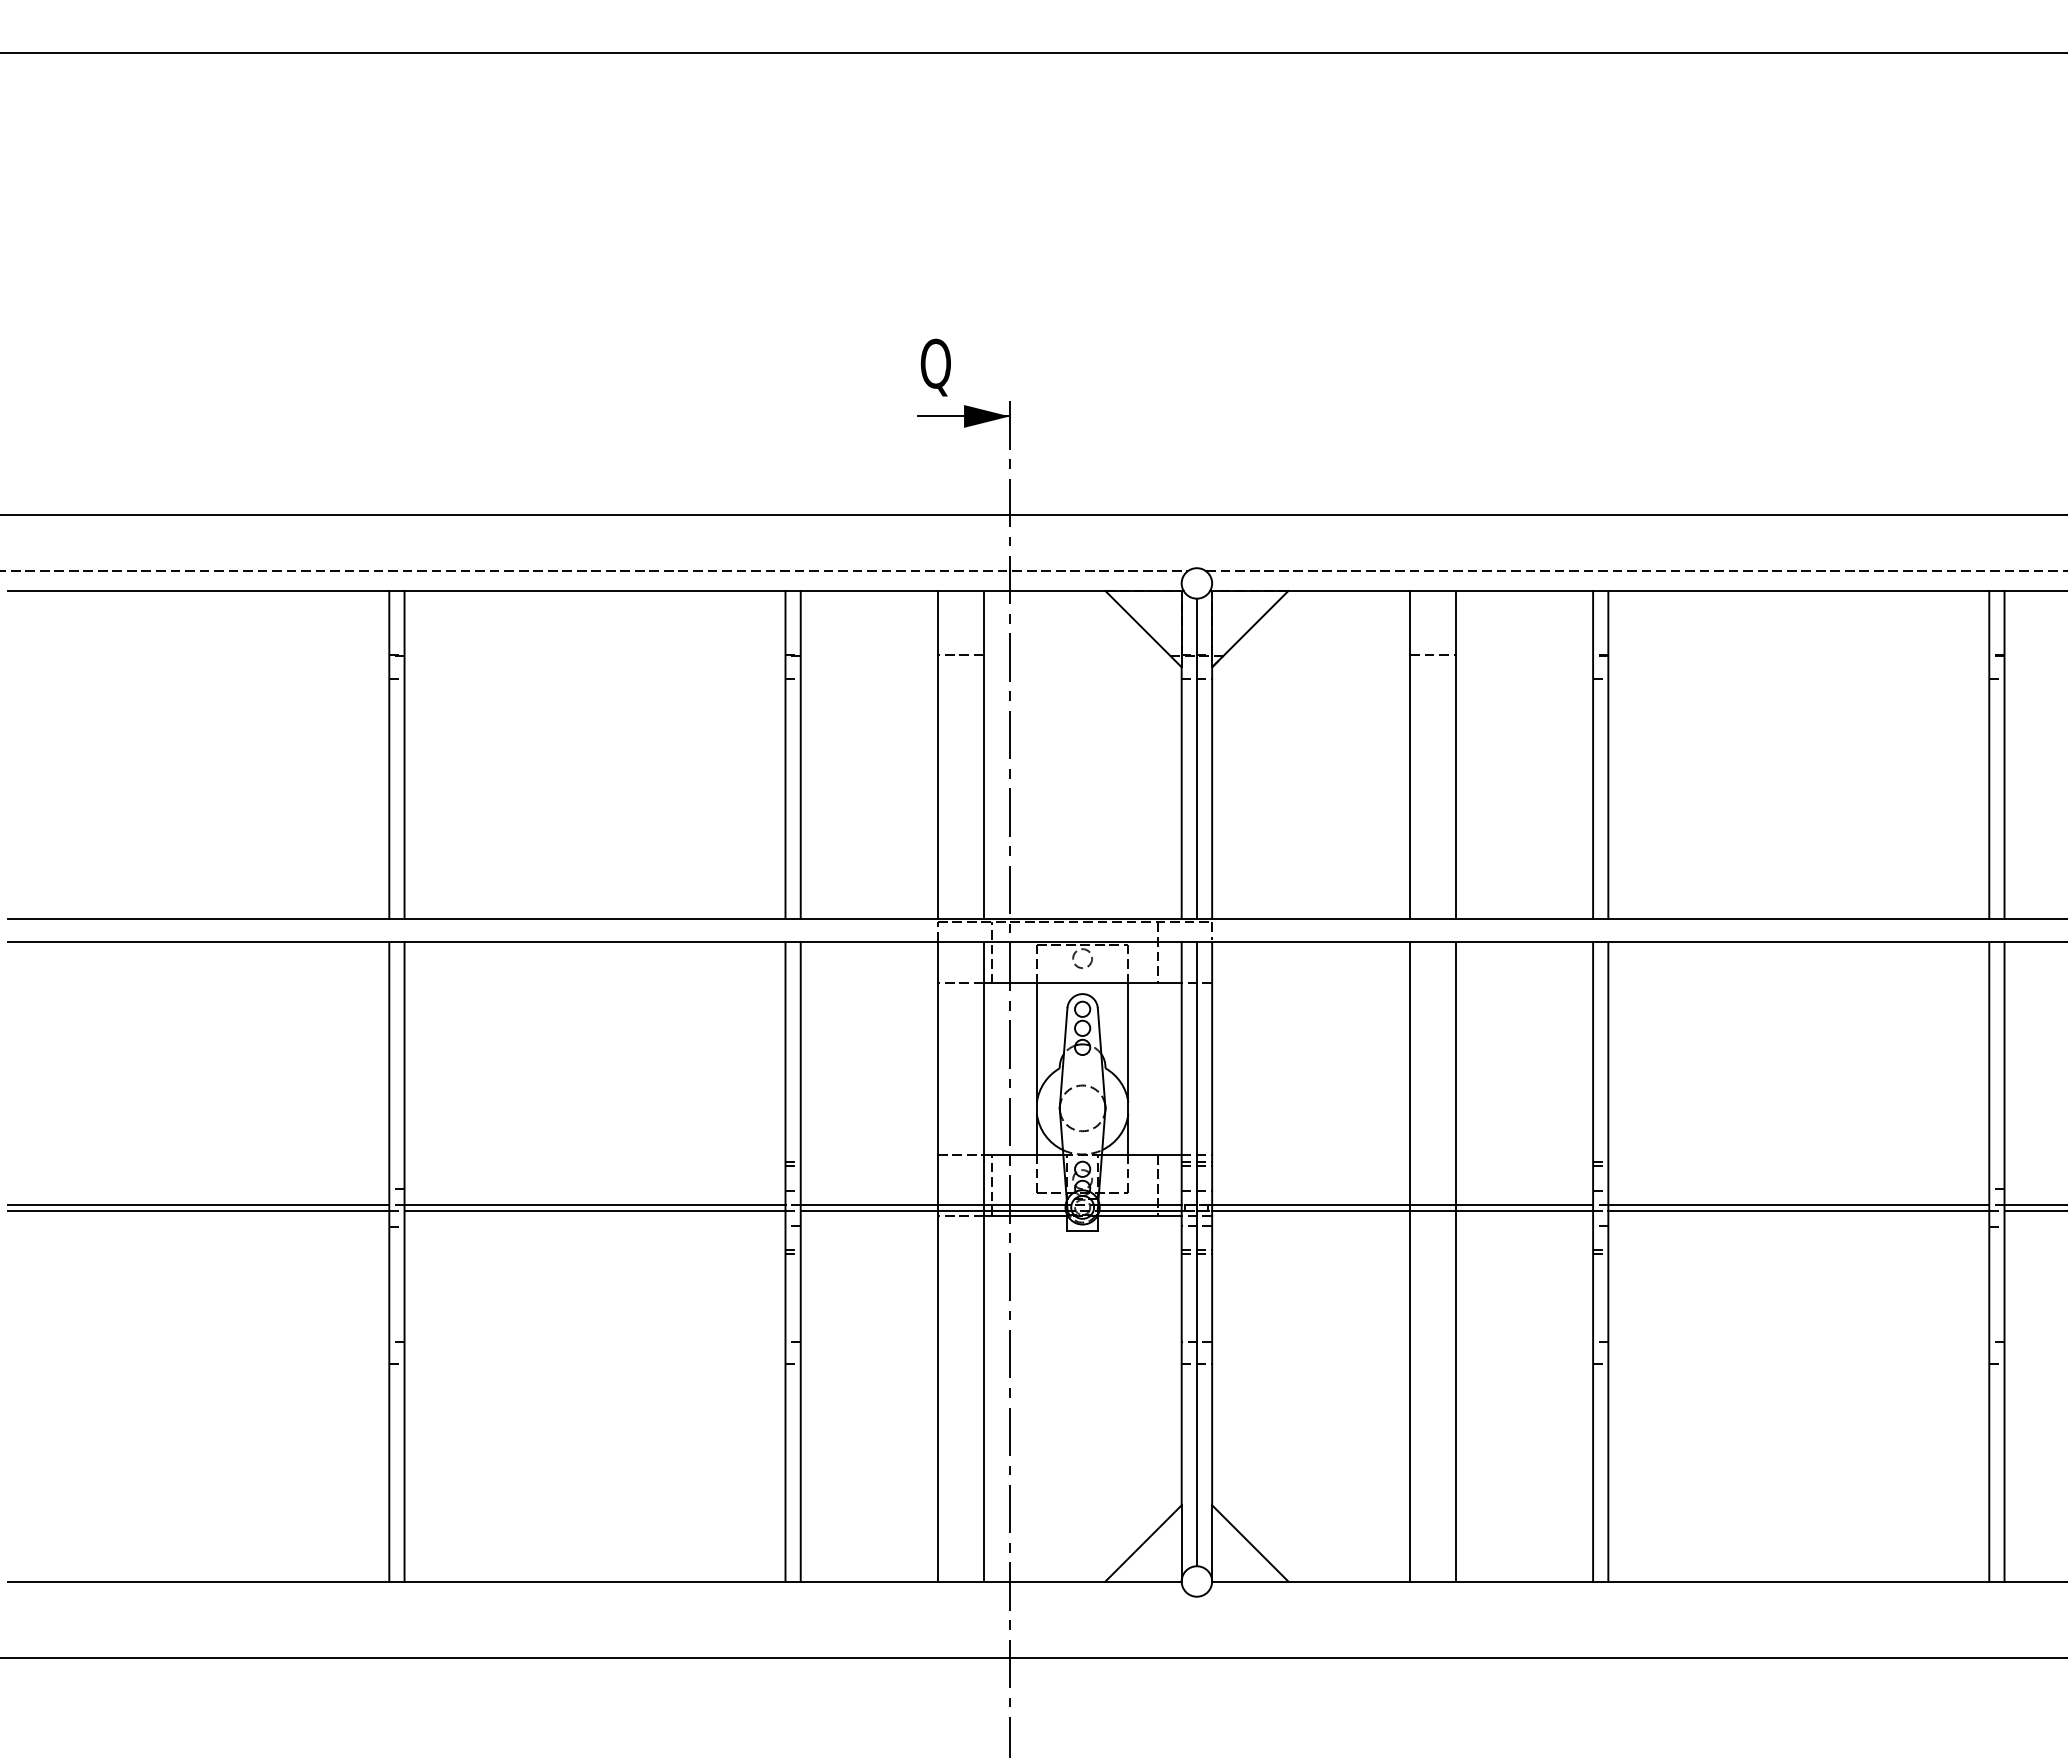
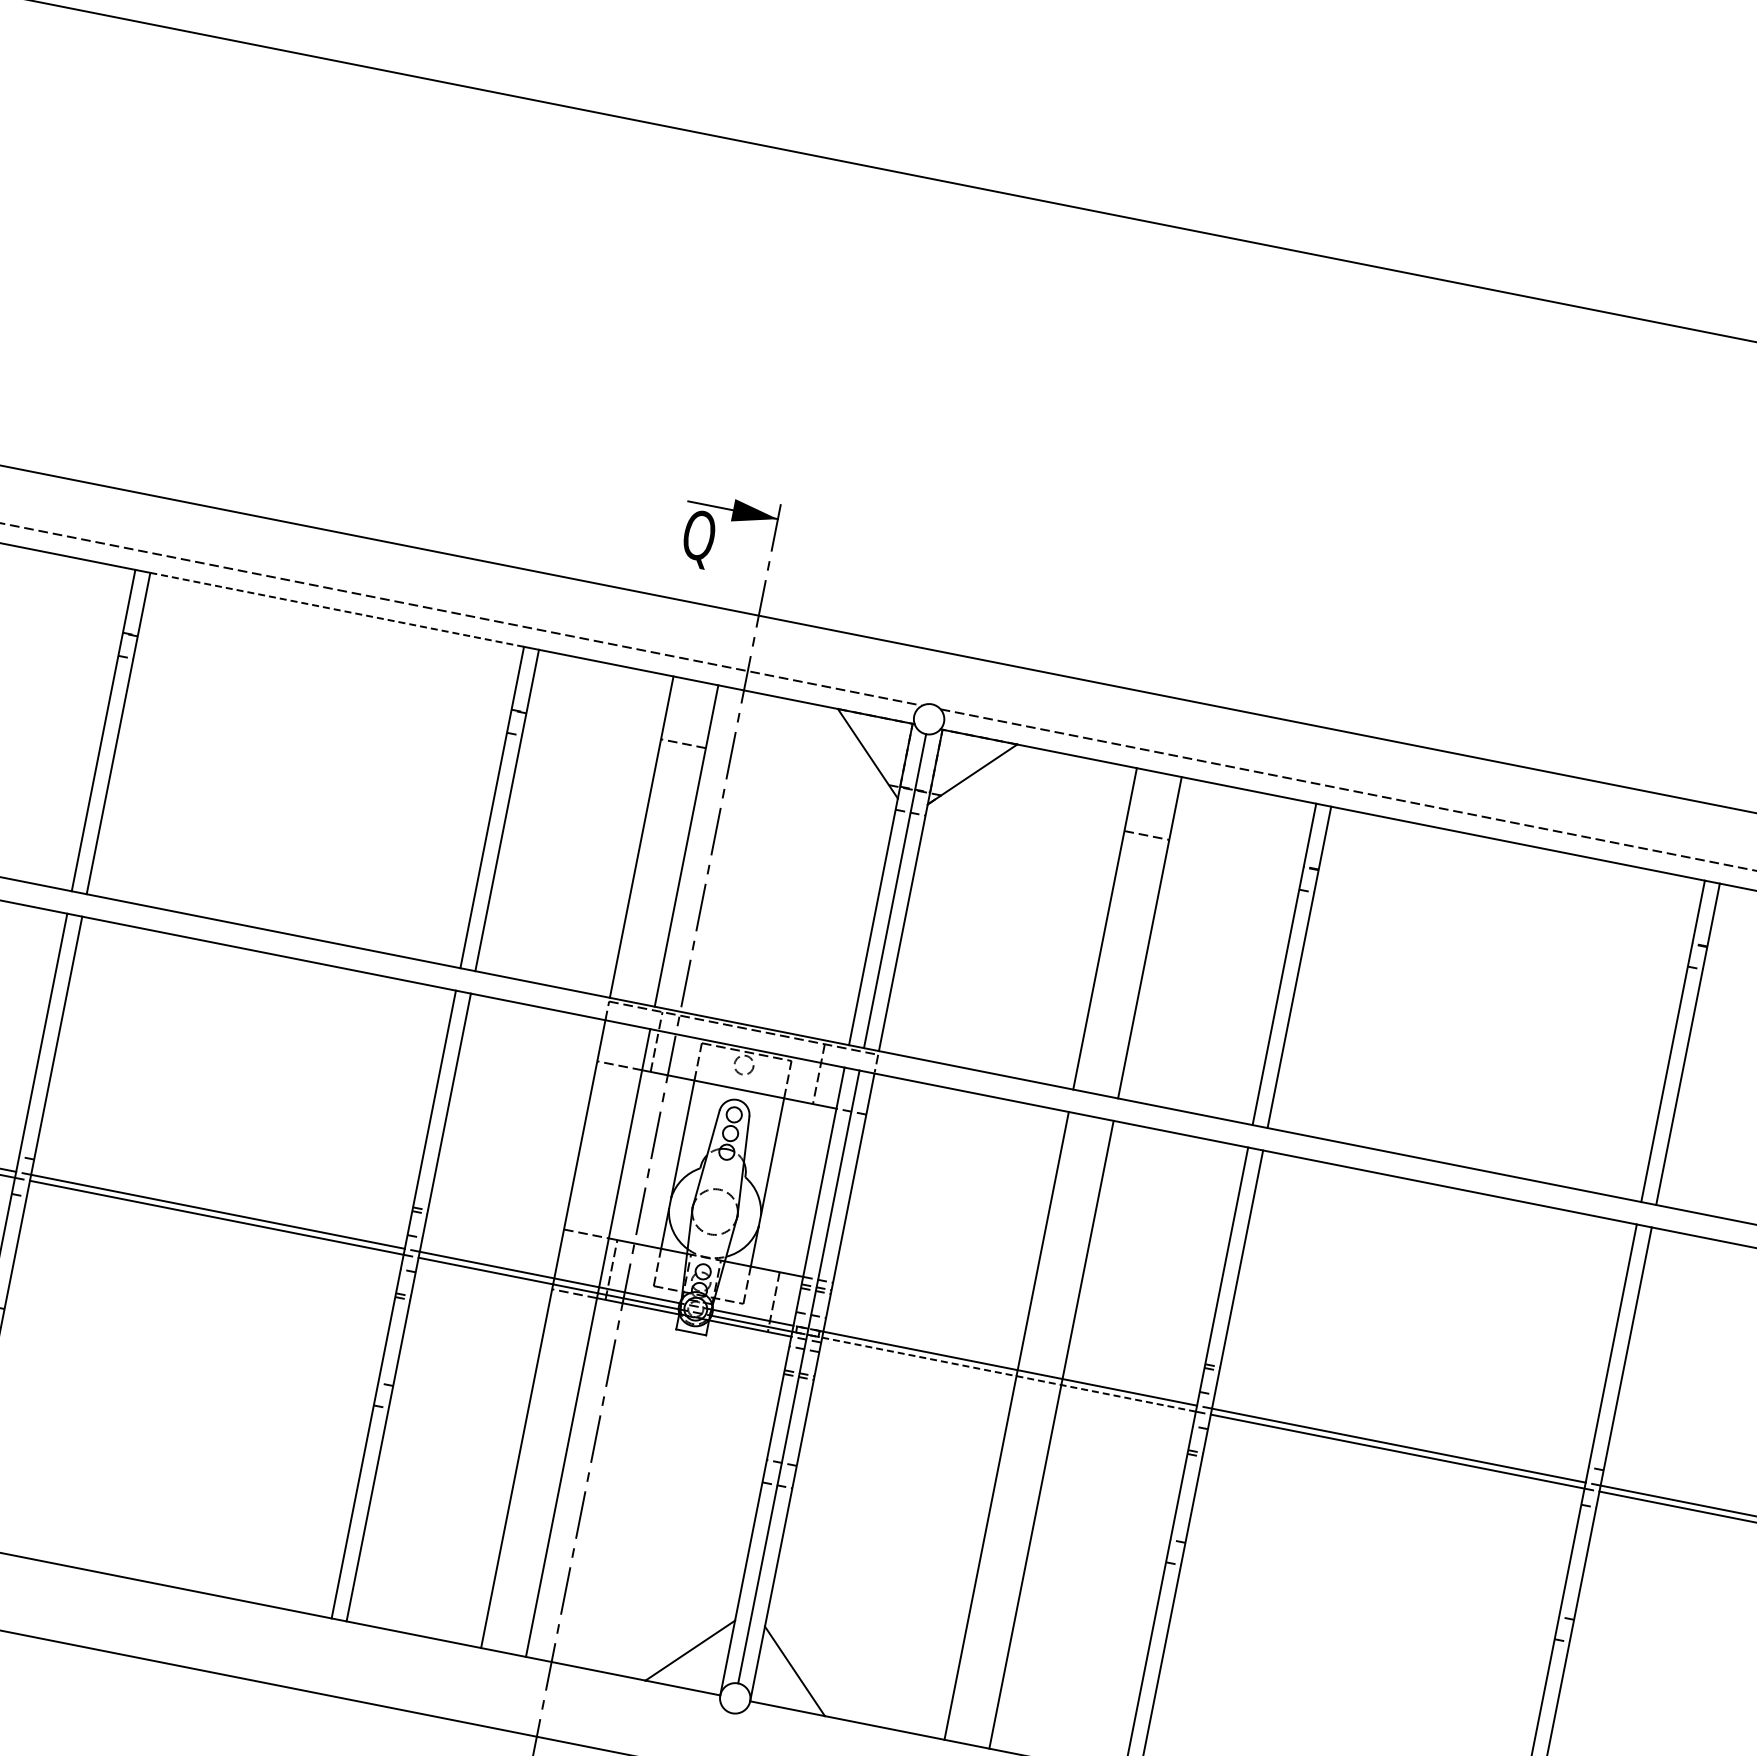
text: (935, 367) -> (698, 539), moved
line: (594, 591) -> (336, 610), solid -> dashed
line: (1403, 1210) -> (1009, 1374), solid -> dashed

